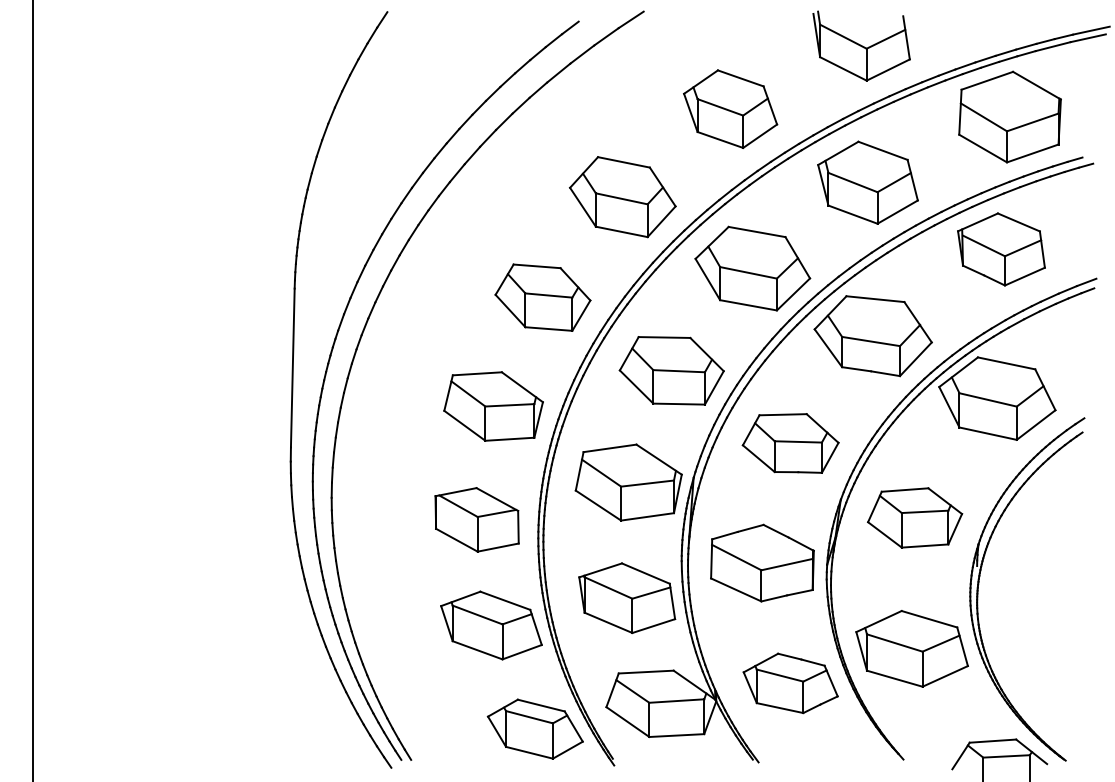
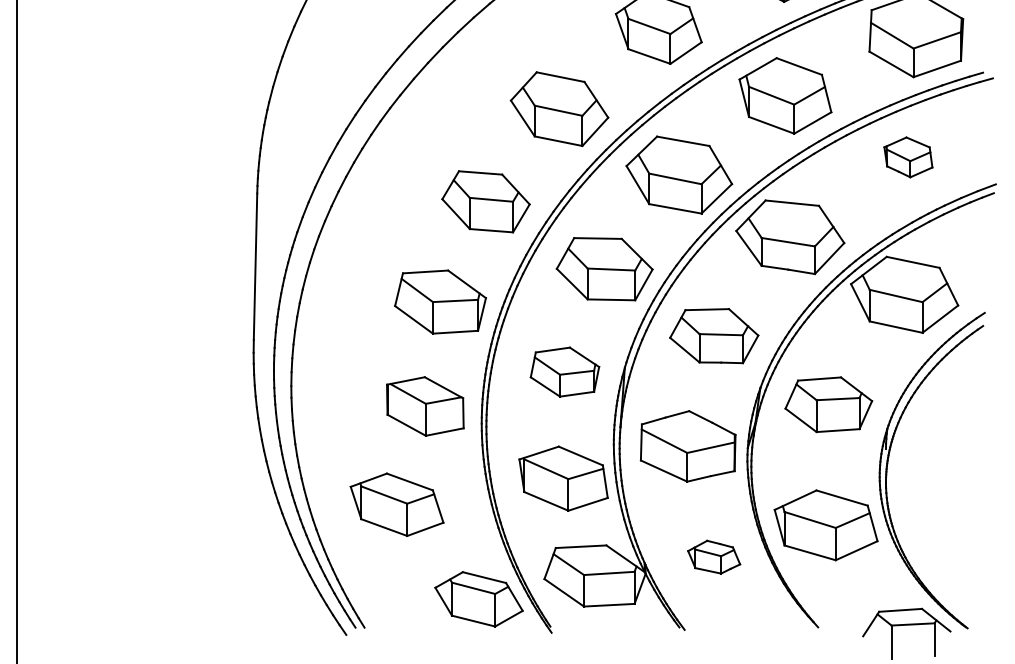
part: (1001, 249) -> (908, 157), size x0.6
part: (628, 482) -> (564, 372), size x0.7
part: (491, 625) -> (397, 504), moved
part: (790, 683) -> (714, 557), size x0.6

